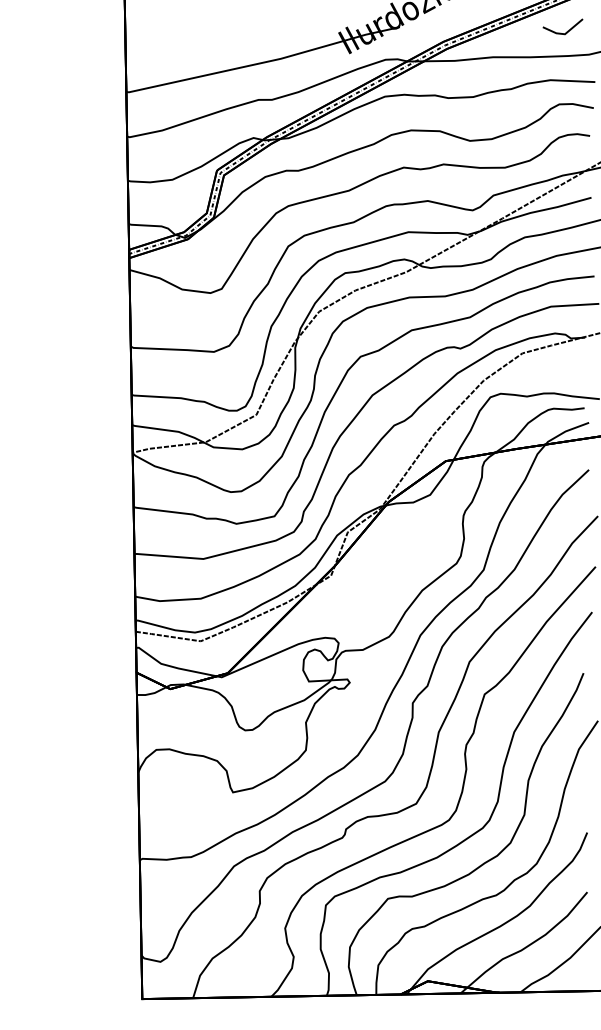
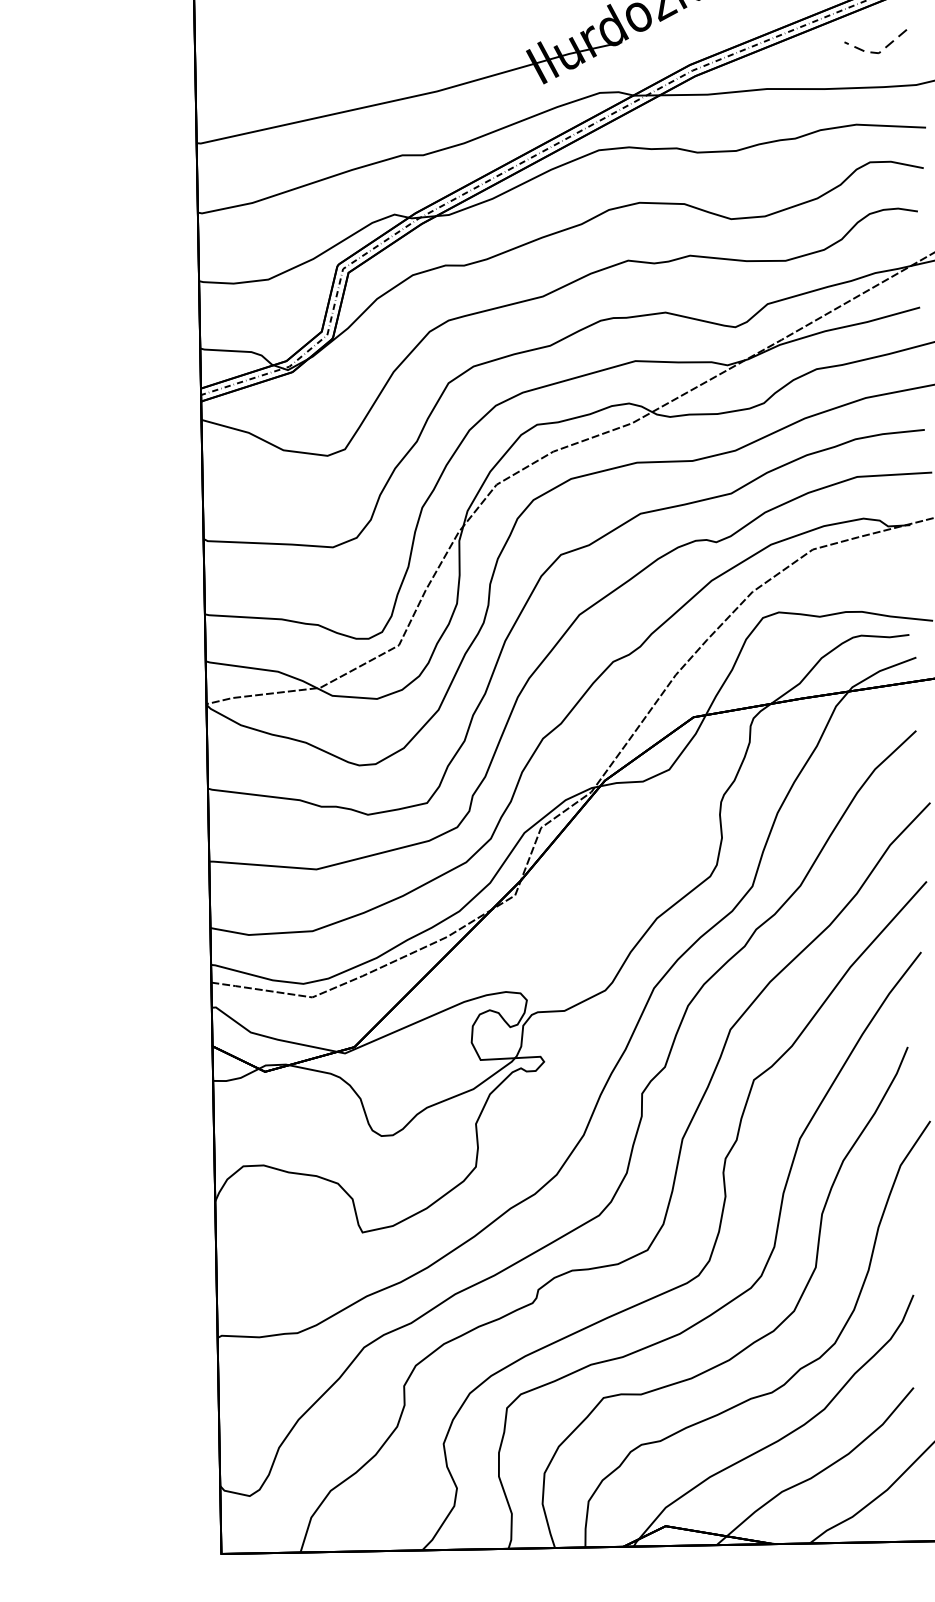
line: (565, 34) -> (879, 53), solid -> dashed

